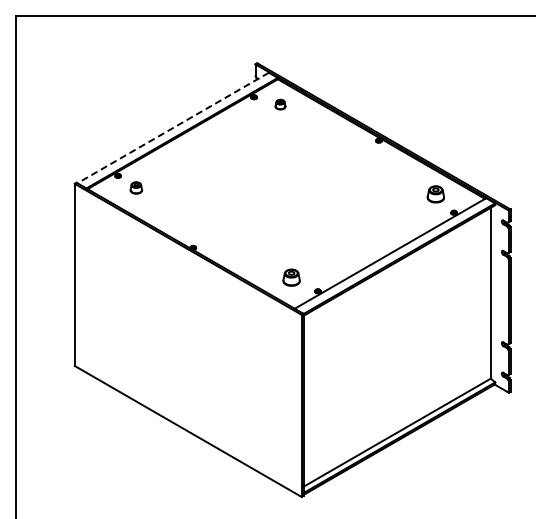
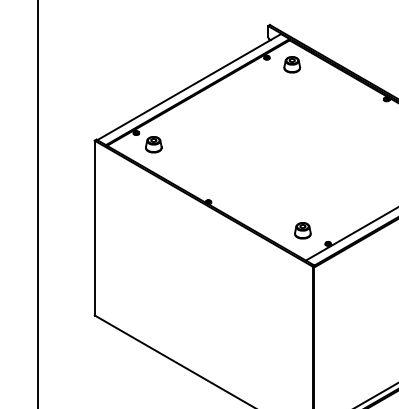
part: (280, 104) -> (292, 64), size x1.67
line: (173, 127) -> (189, 86), dashed -> solid
part: (136, 187) -> (154, 144), size x1.43

